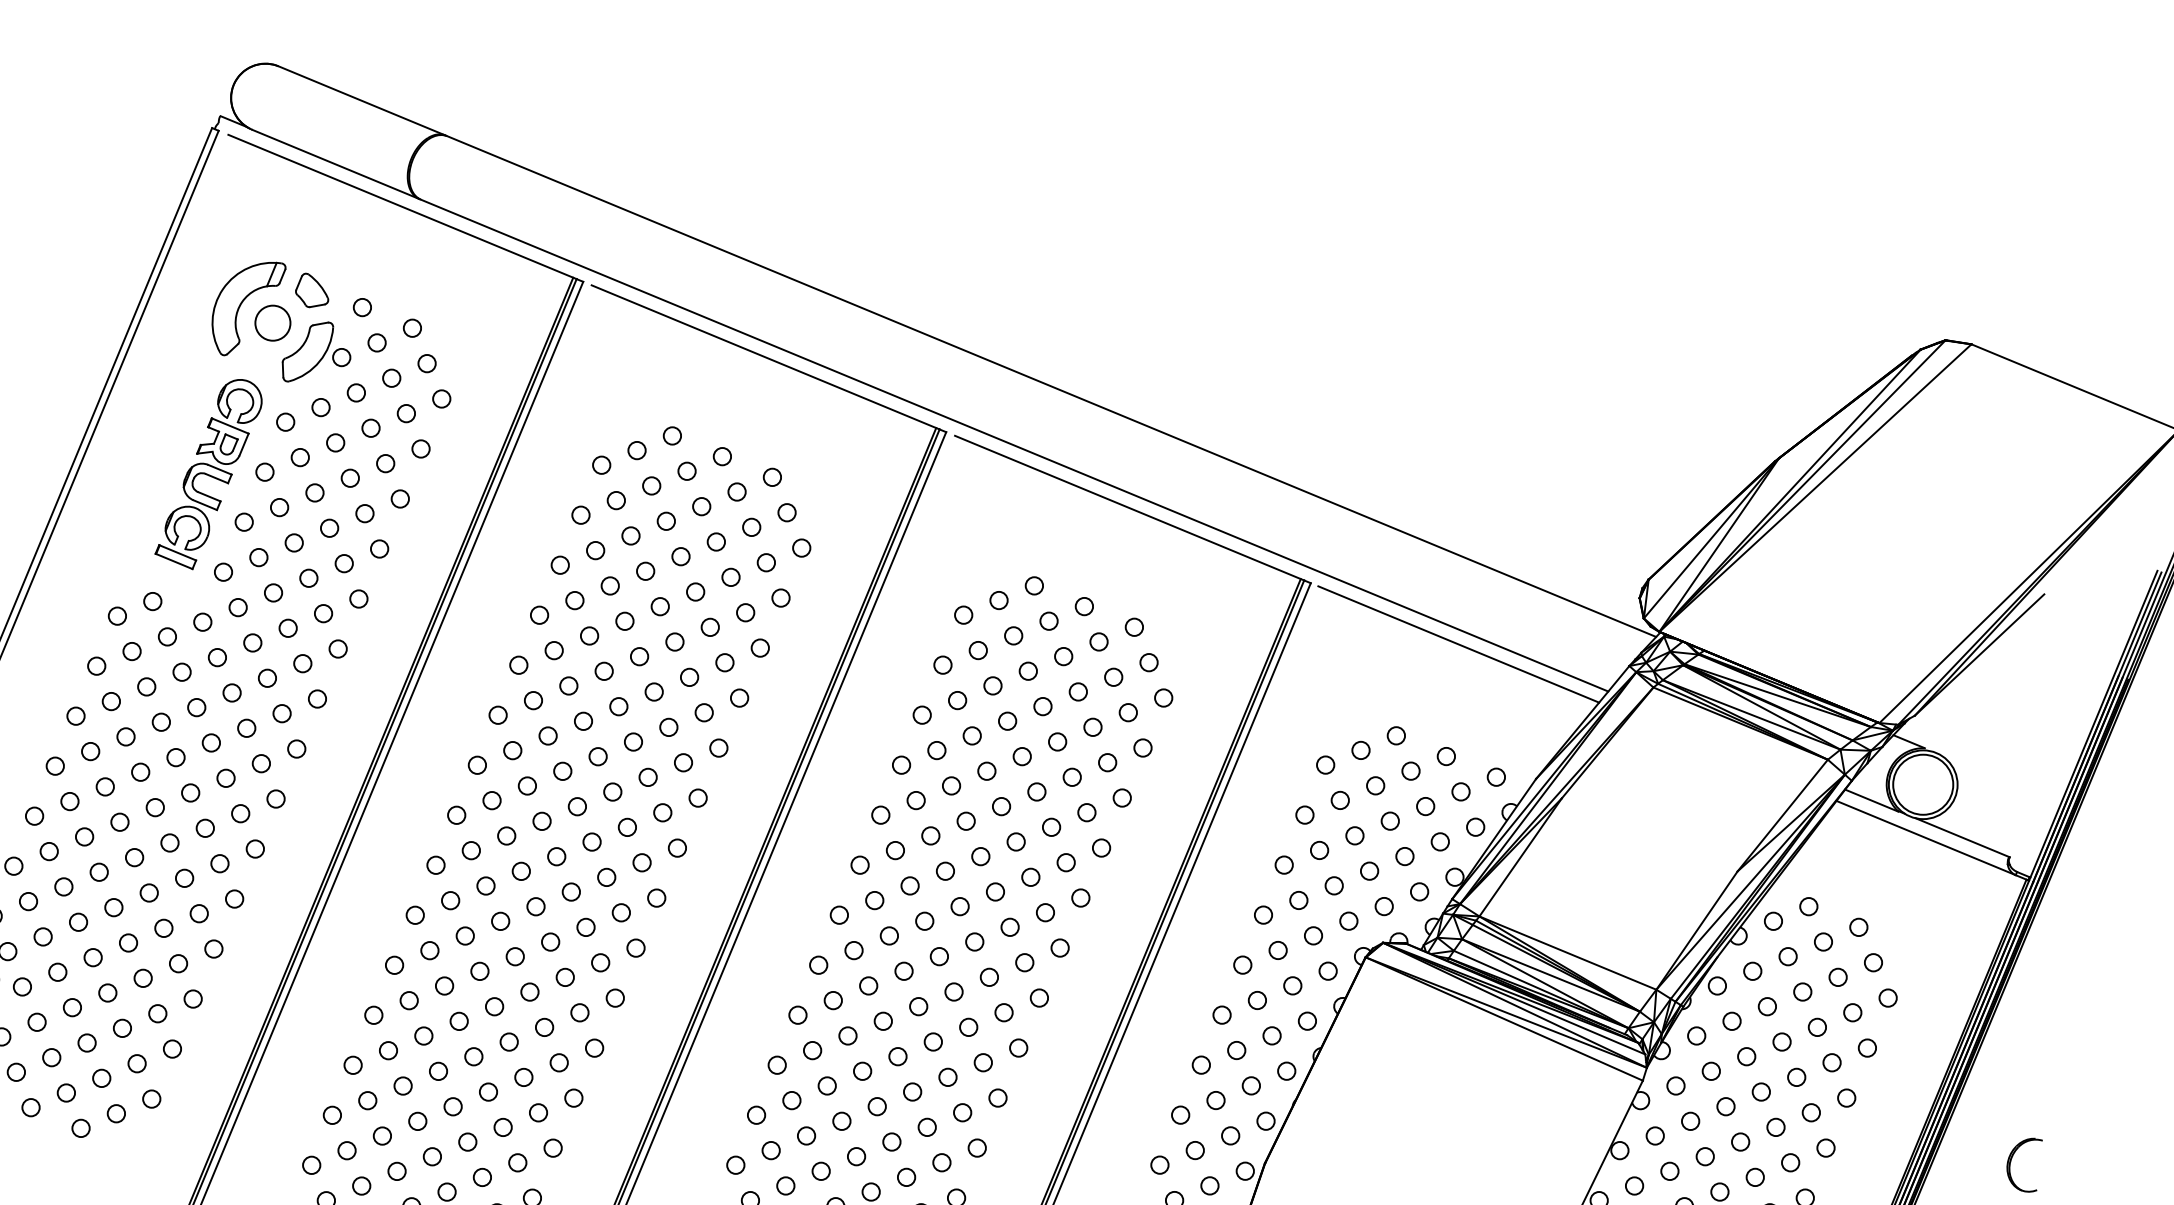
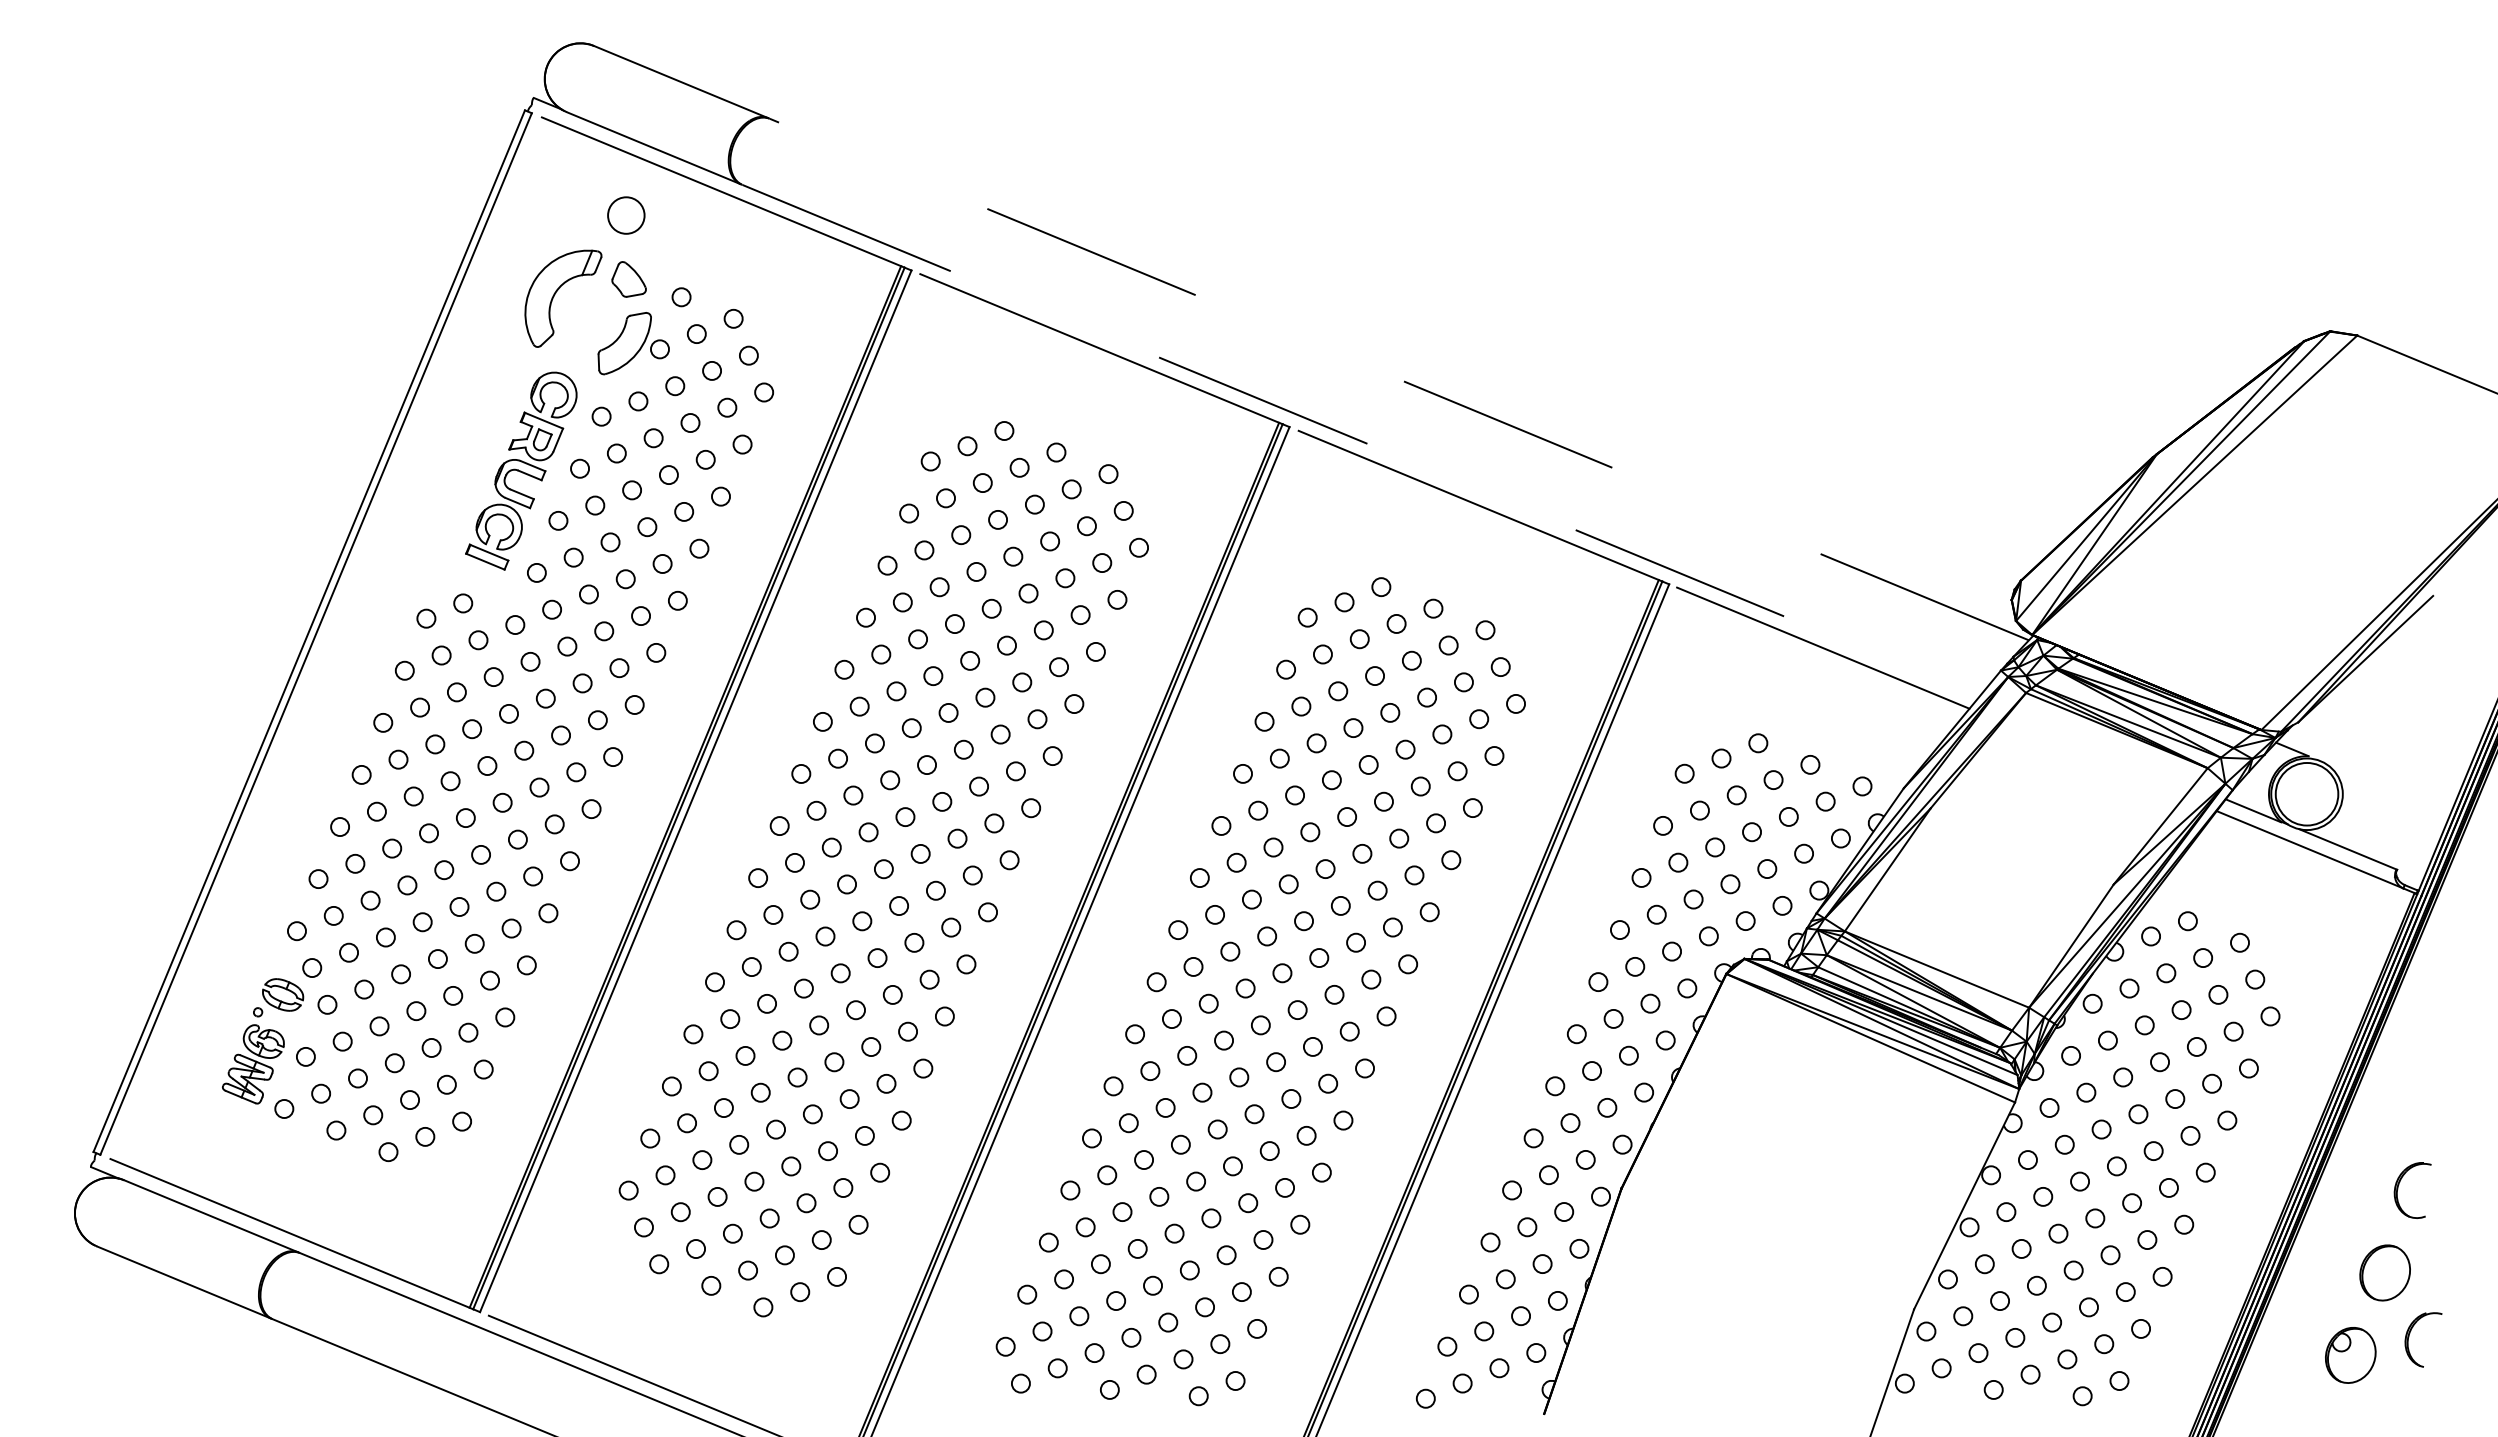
circle: (273, 323) -> (626, 215), moved
line: (1050, 386) -> (1398, 379), solid -> dashed
line: (1015, 446) -> (1361, 441), solid -> dashed

